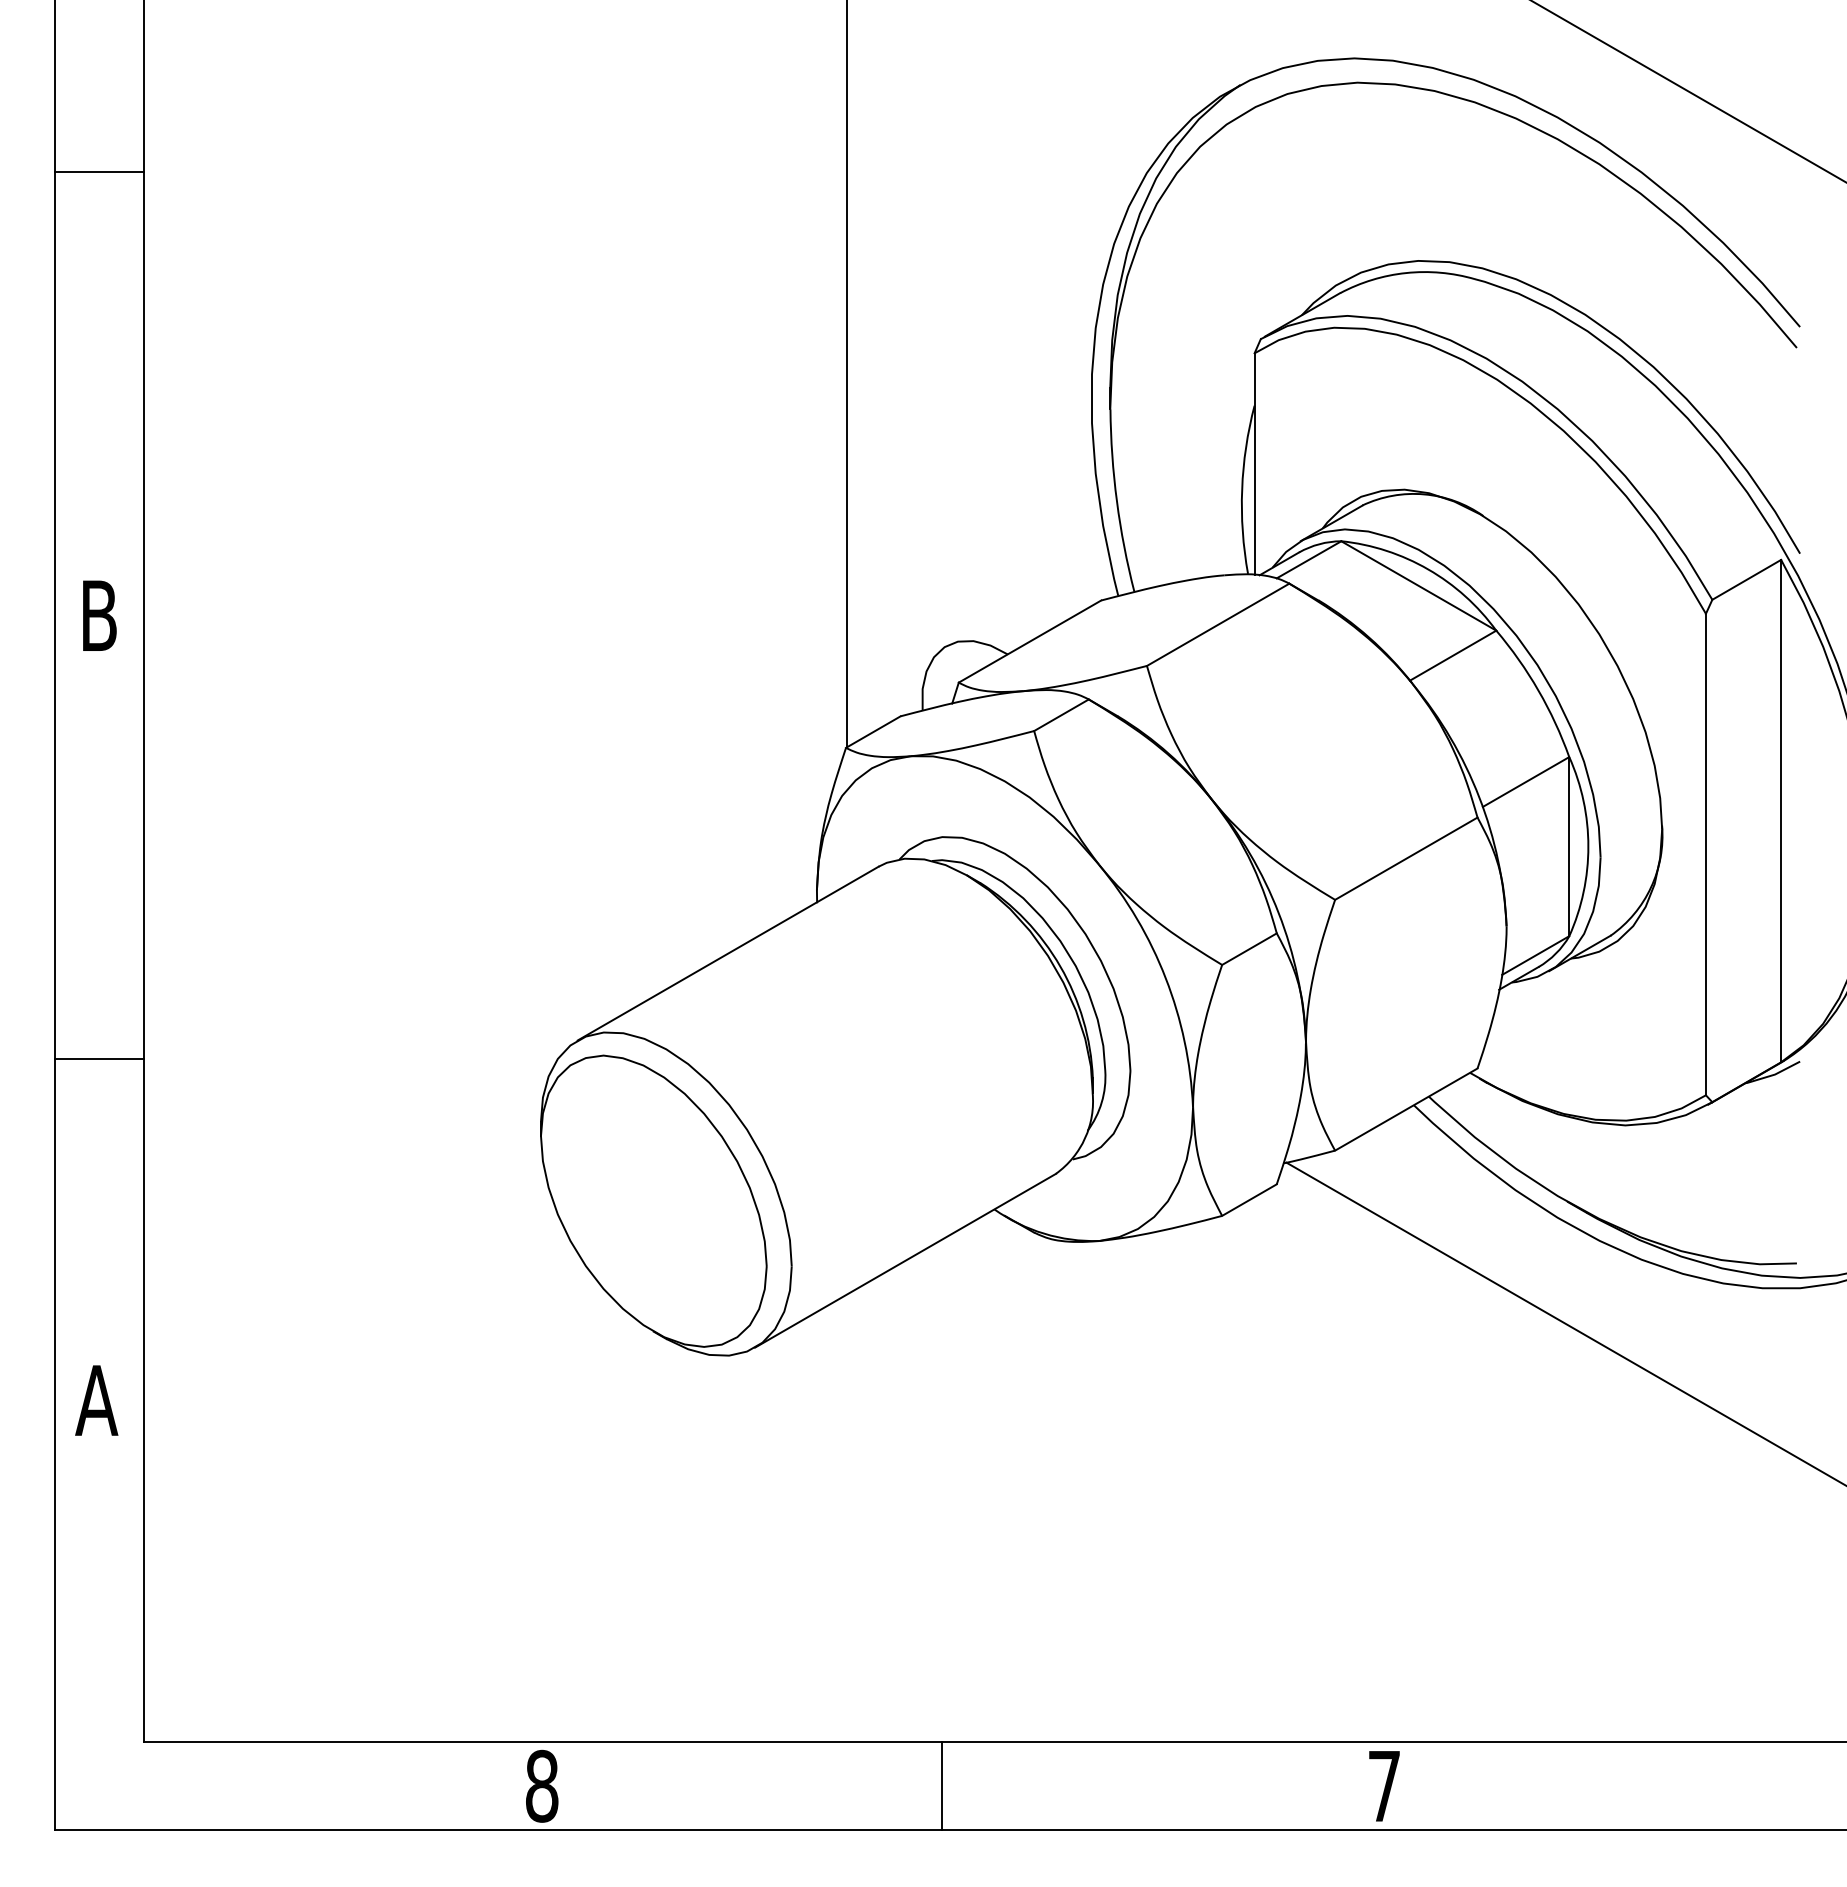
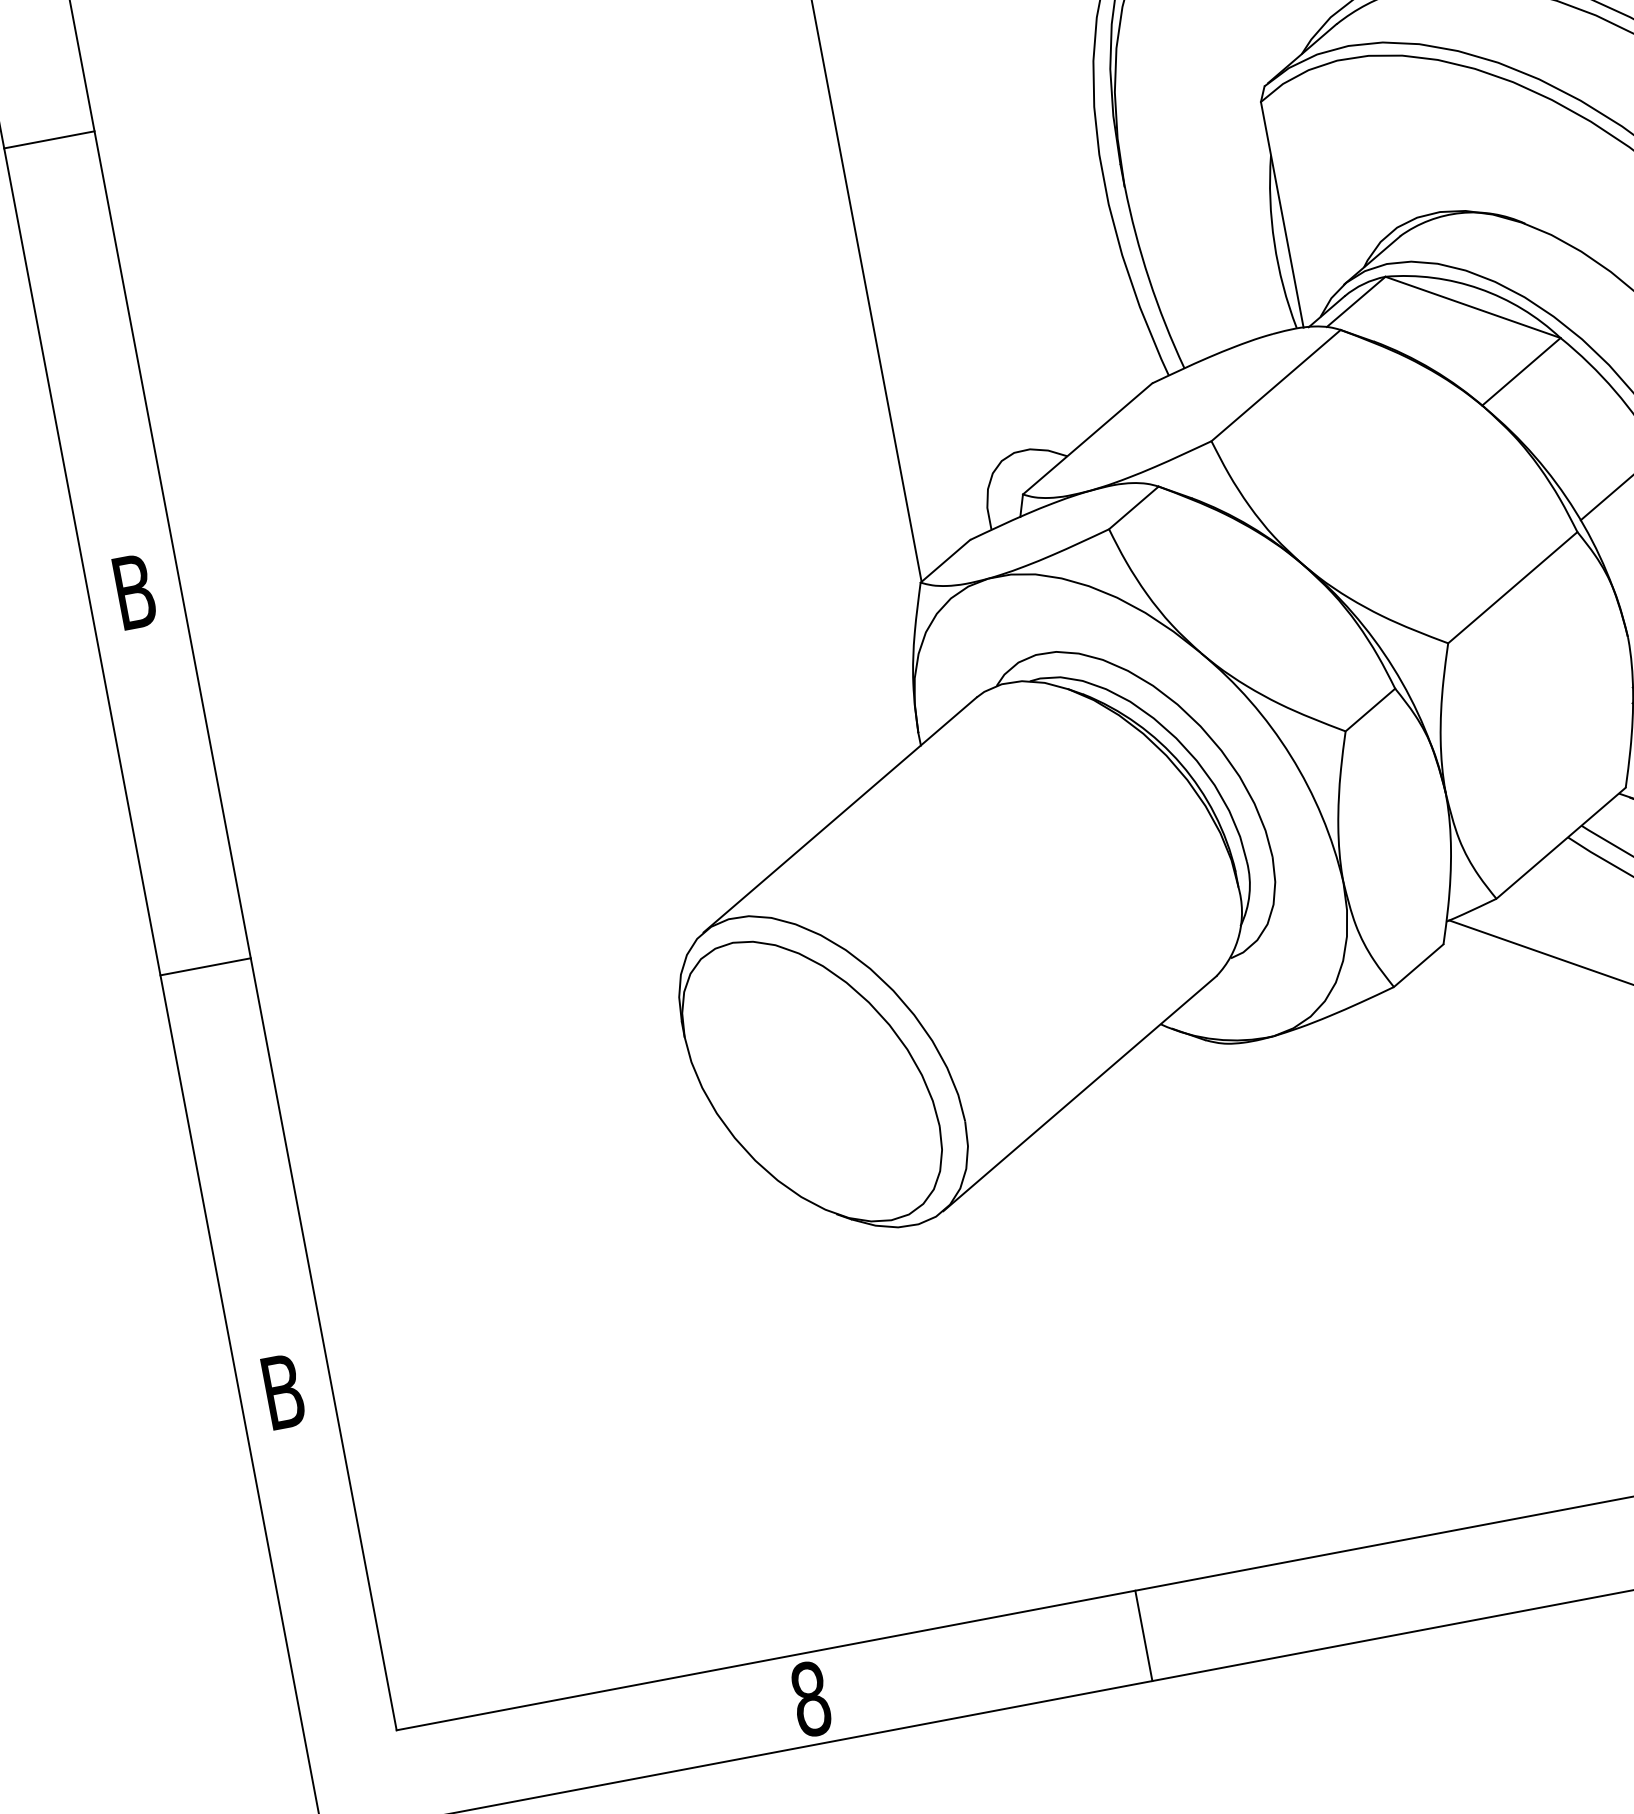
line: (99, 1058) -> (205, 966), moved
text: (96, 1400) -> (282, 1391), A -> B
line: (941, 1785) -> (1143, 1635), moved

